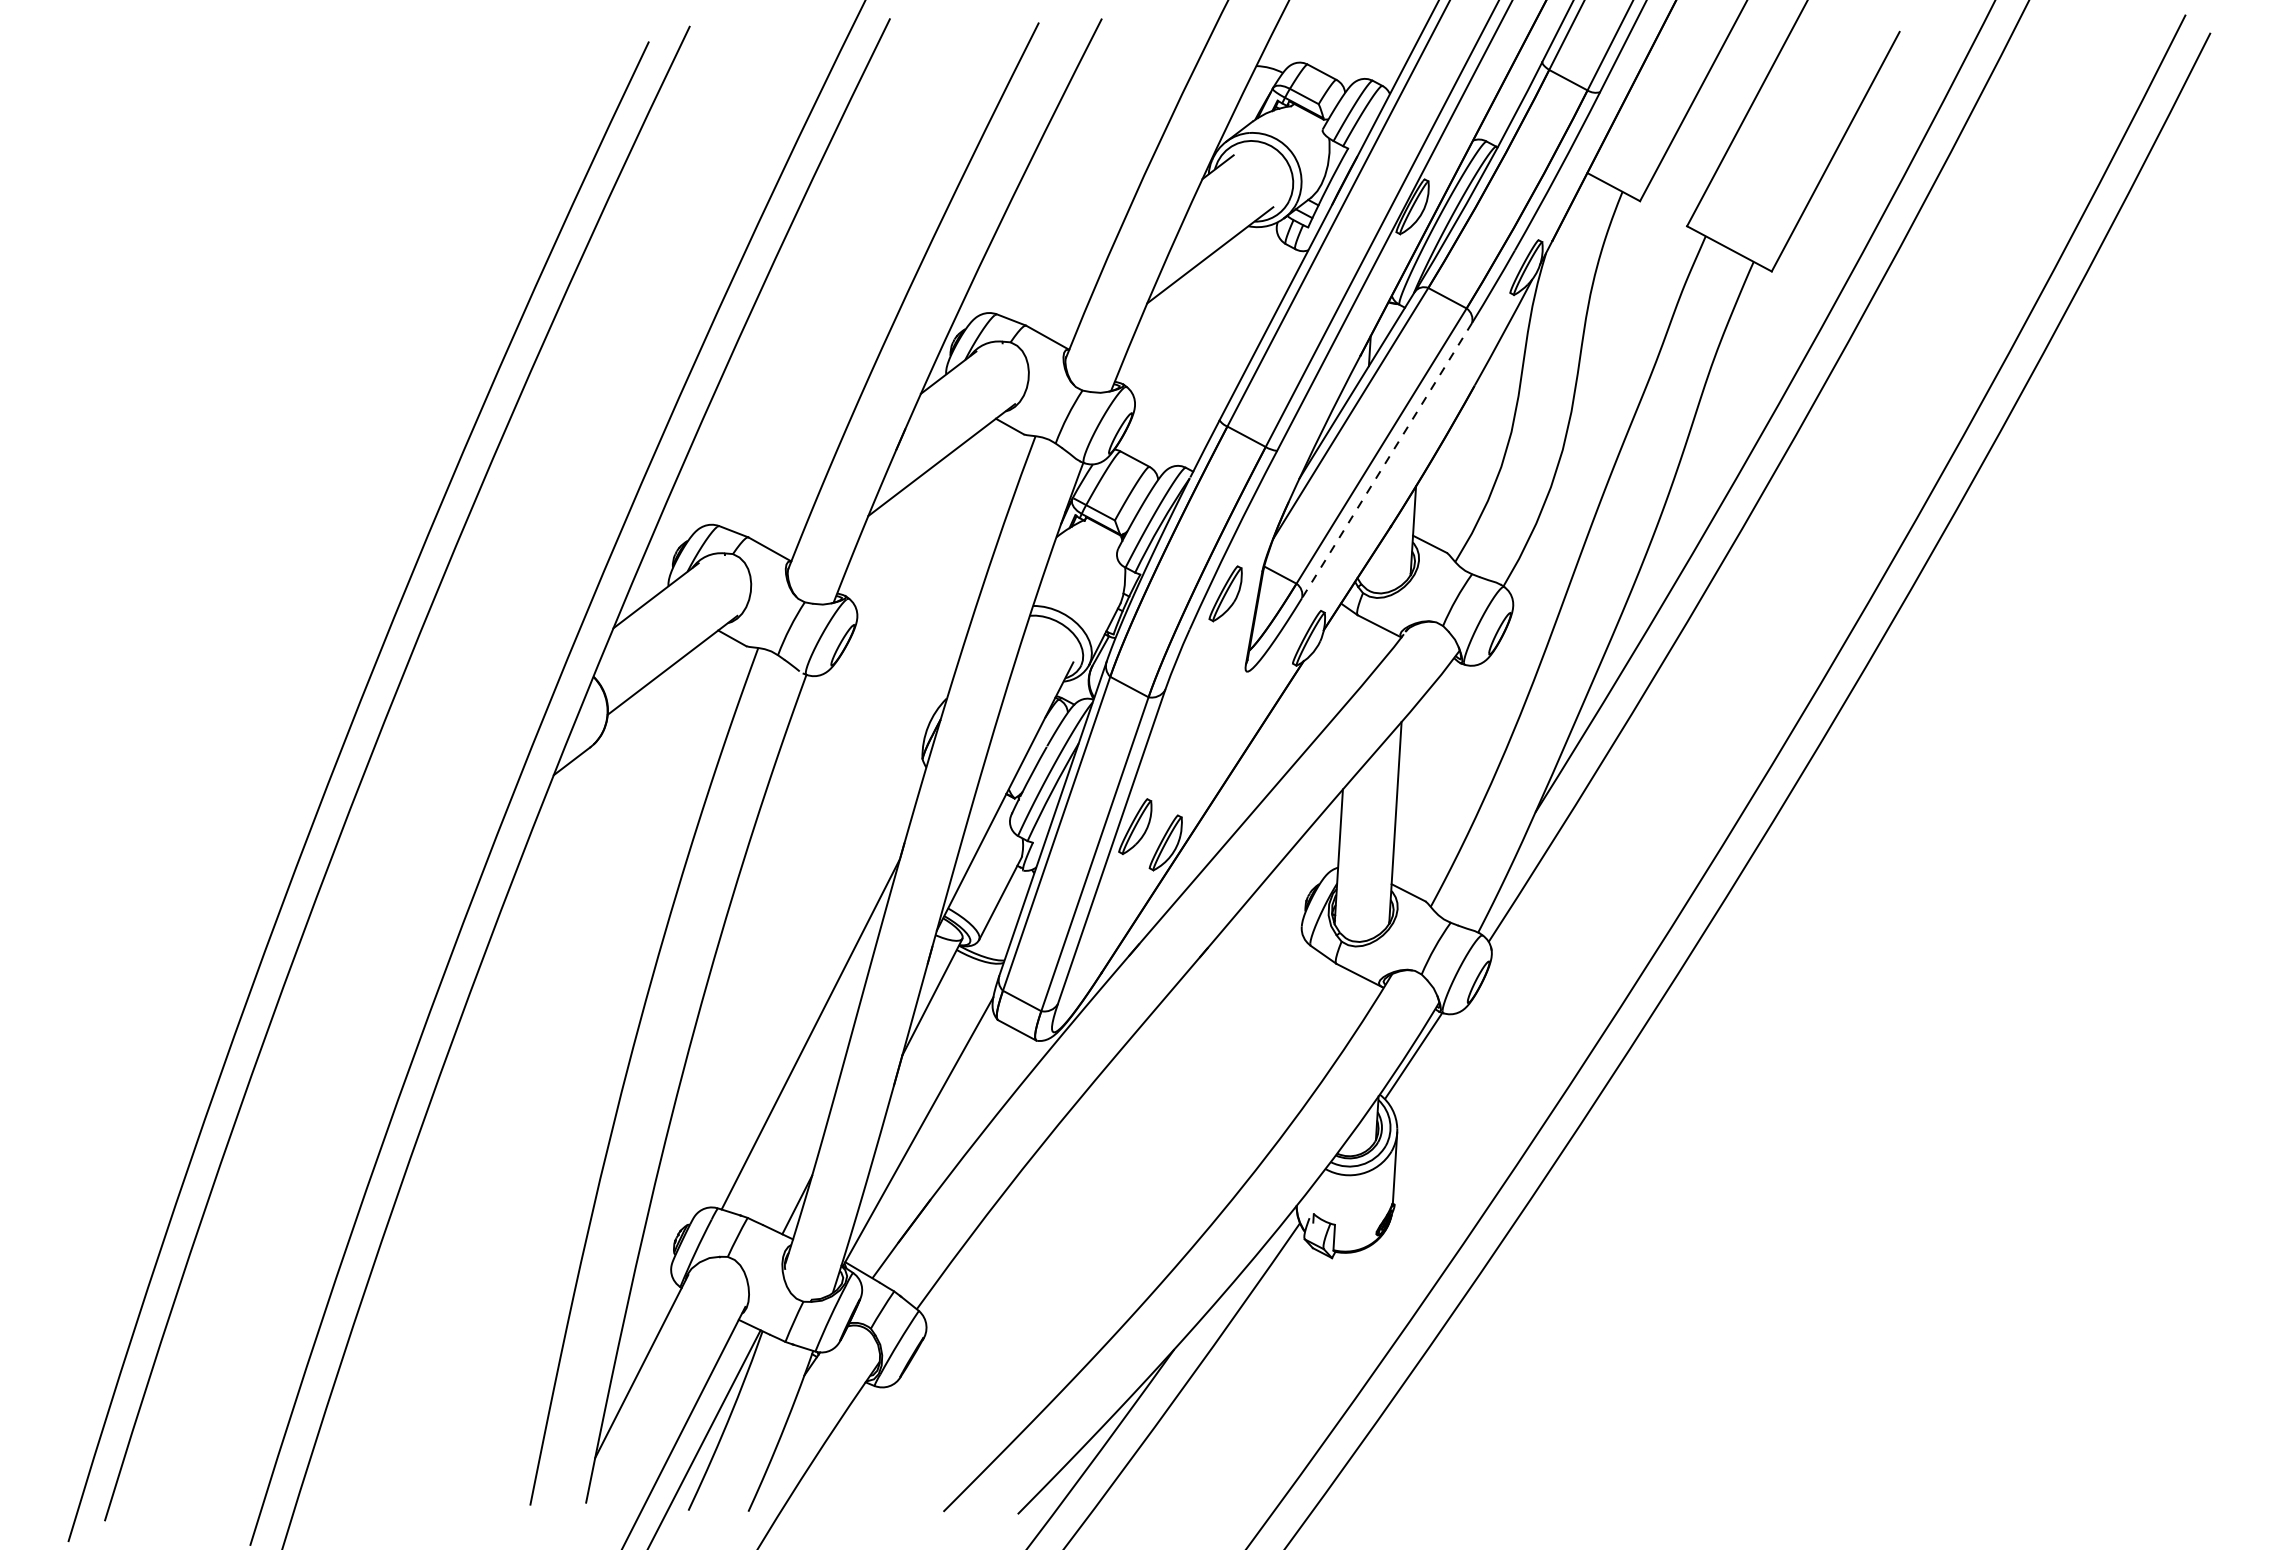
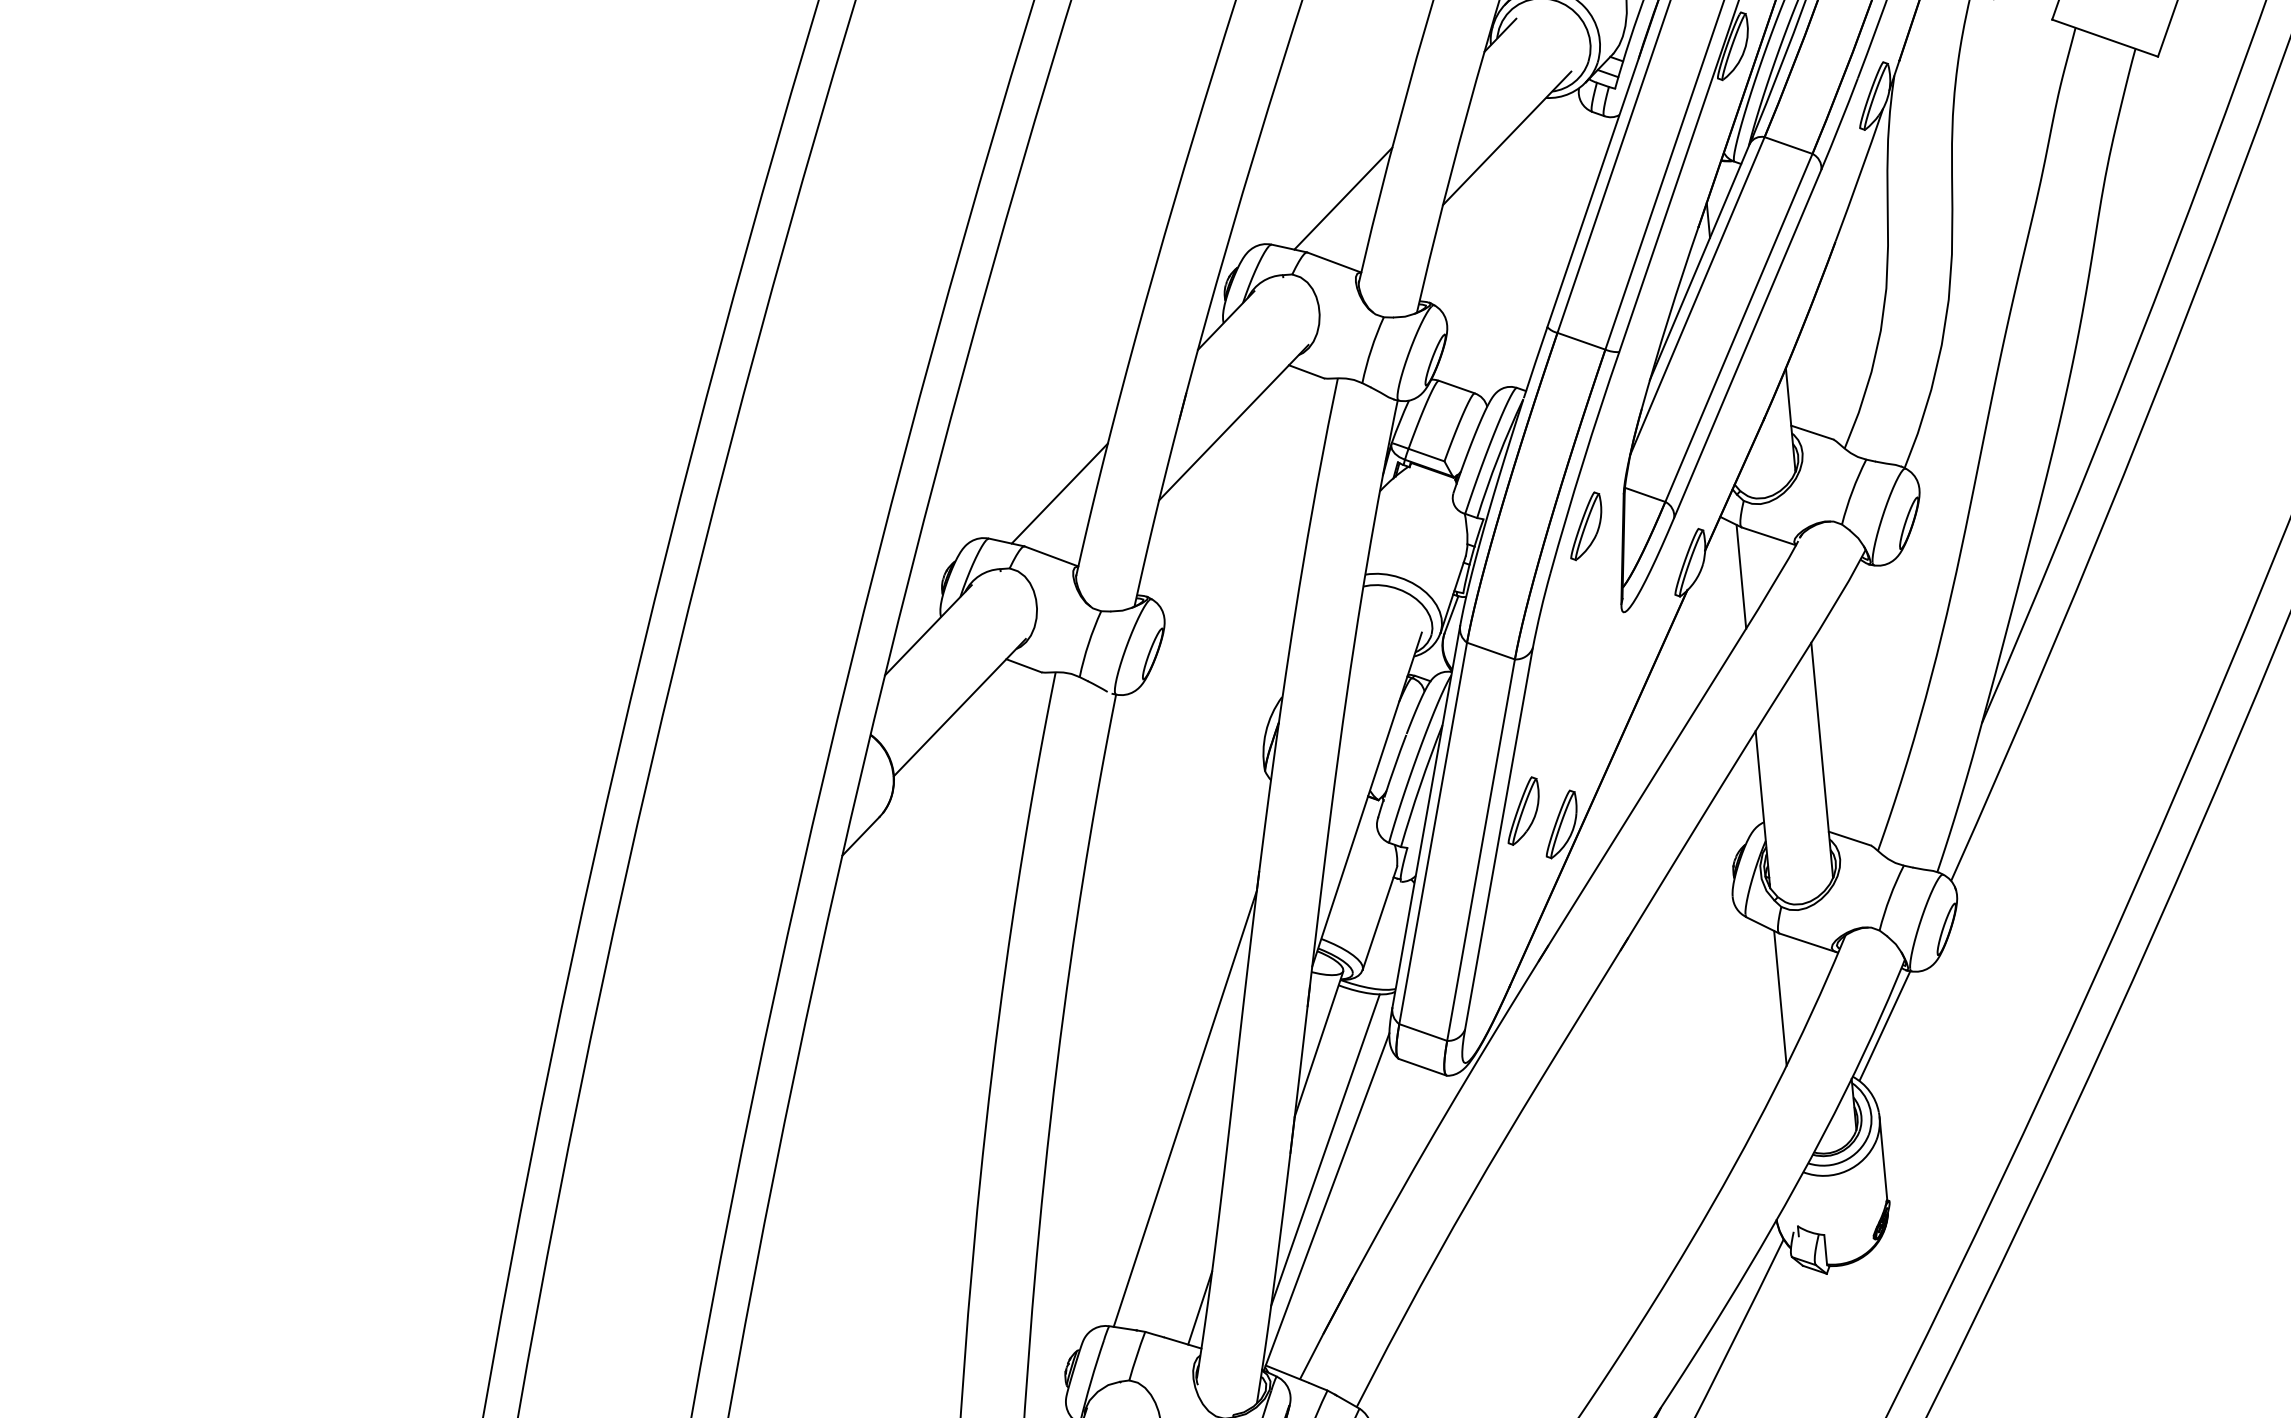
line: (1063, 284) -> (1342, 198), added
line: (1386, 460) -> (1747, 343), dashed -> solid
line: (784, 497) -> (1059, 493), added
line: (1350, 656) -> (1740, 576), added
line: (1328, 1018) -> (1779, 997), added
line: (923, 1087) -> (1324, 1149), added

